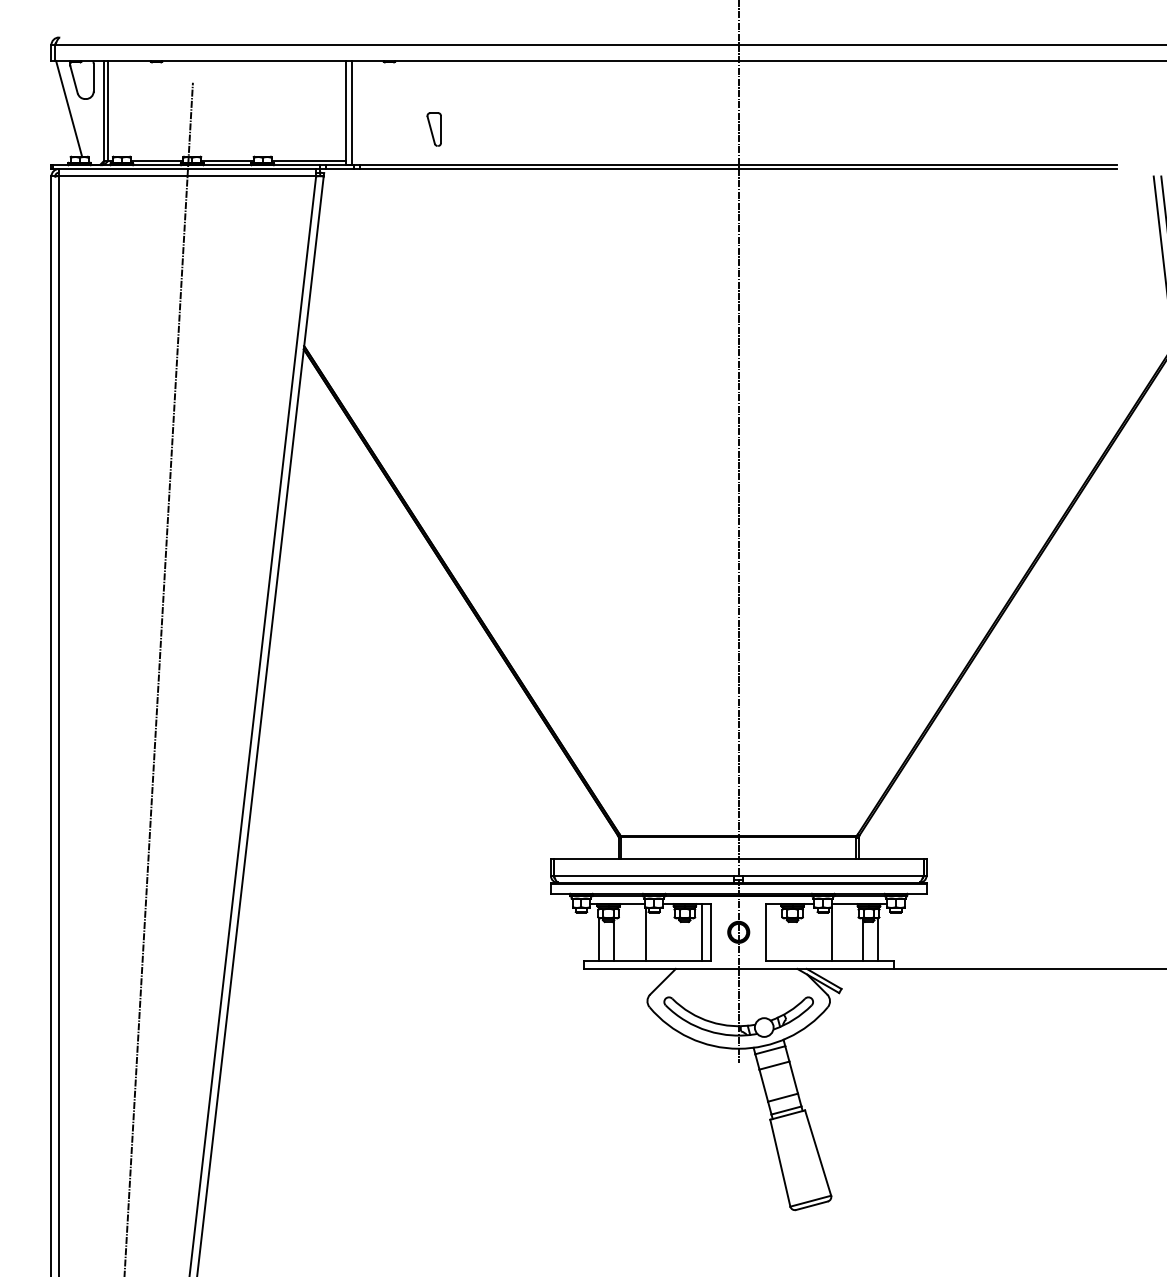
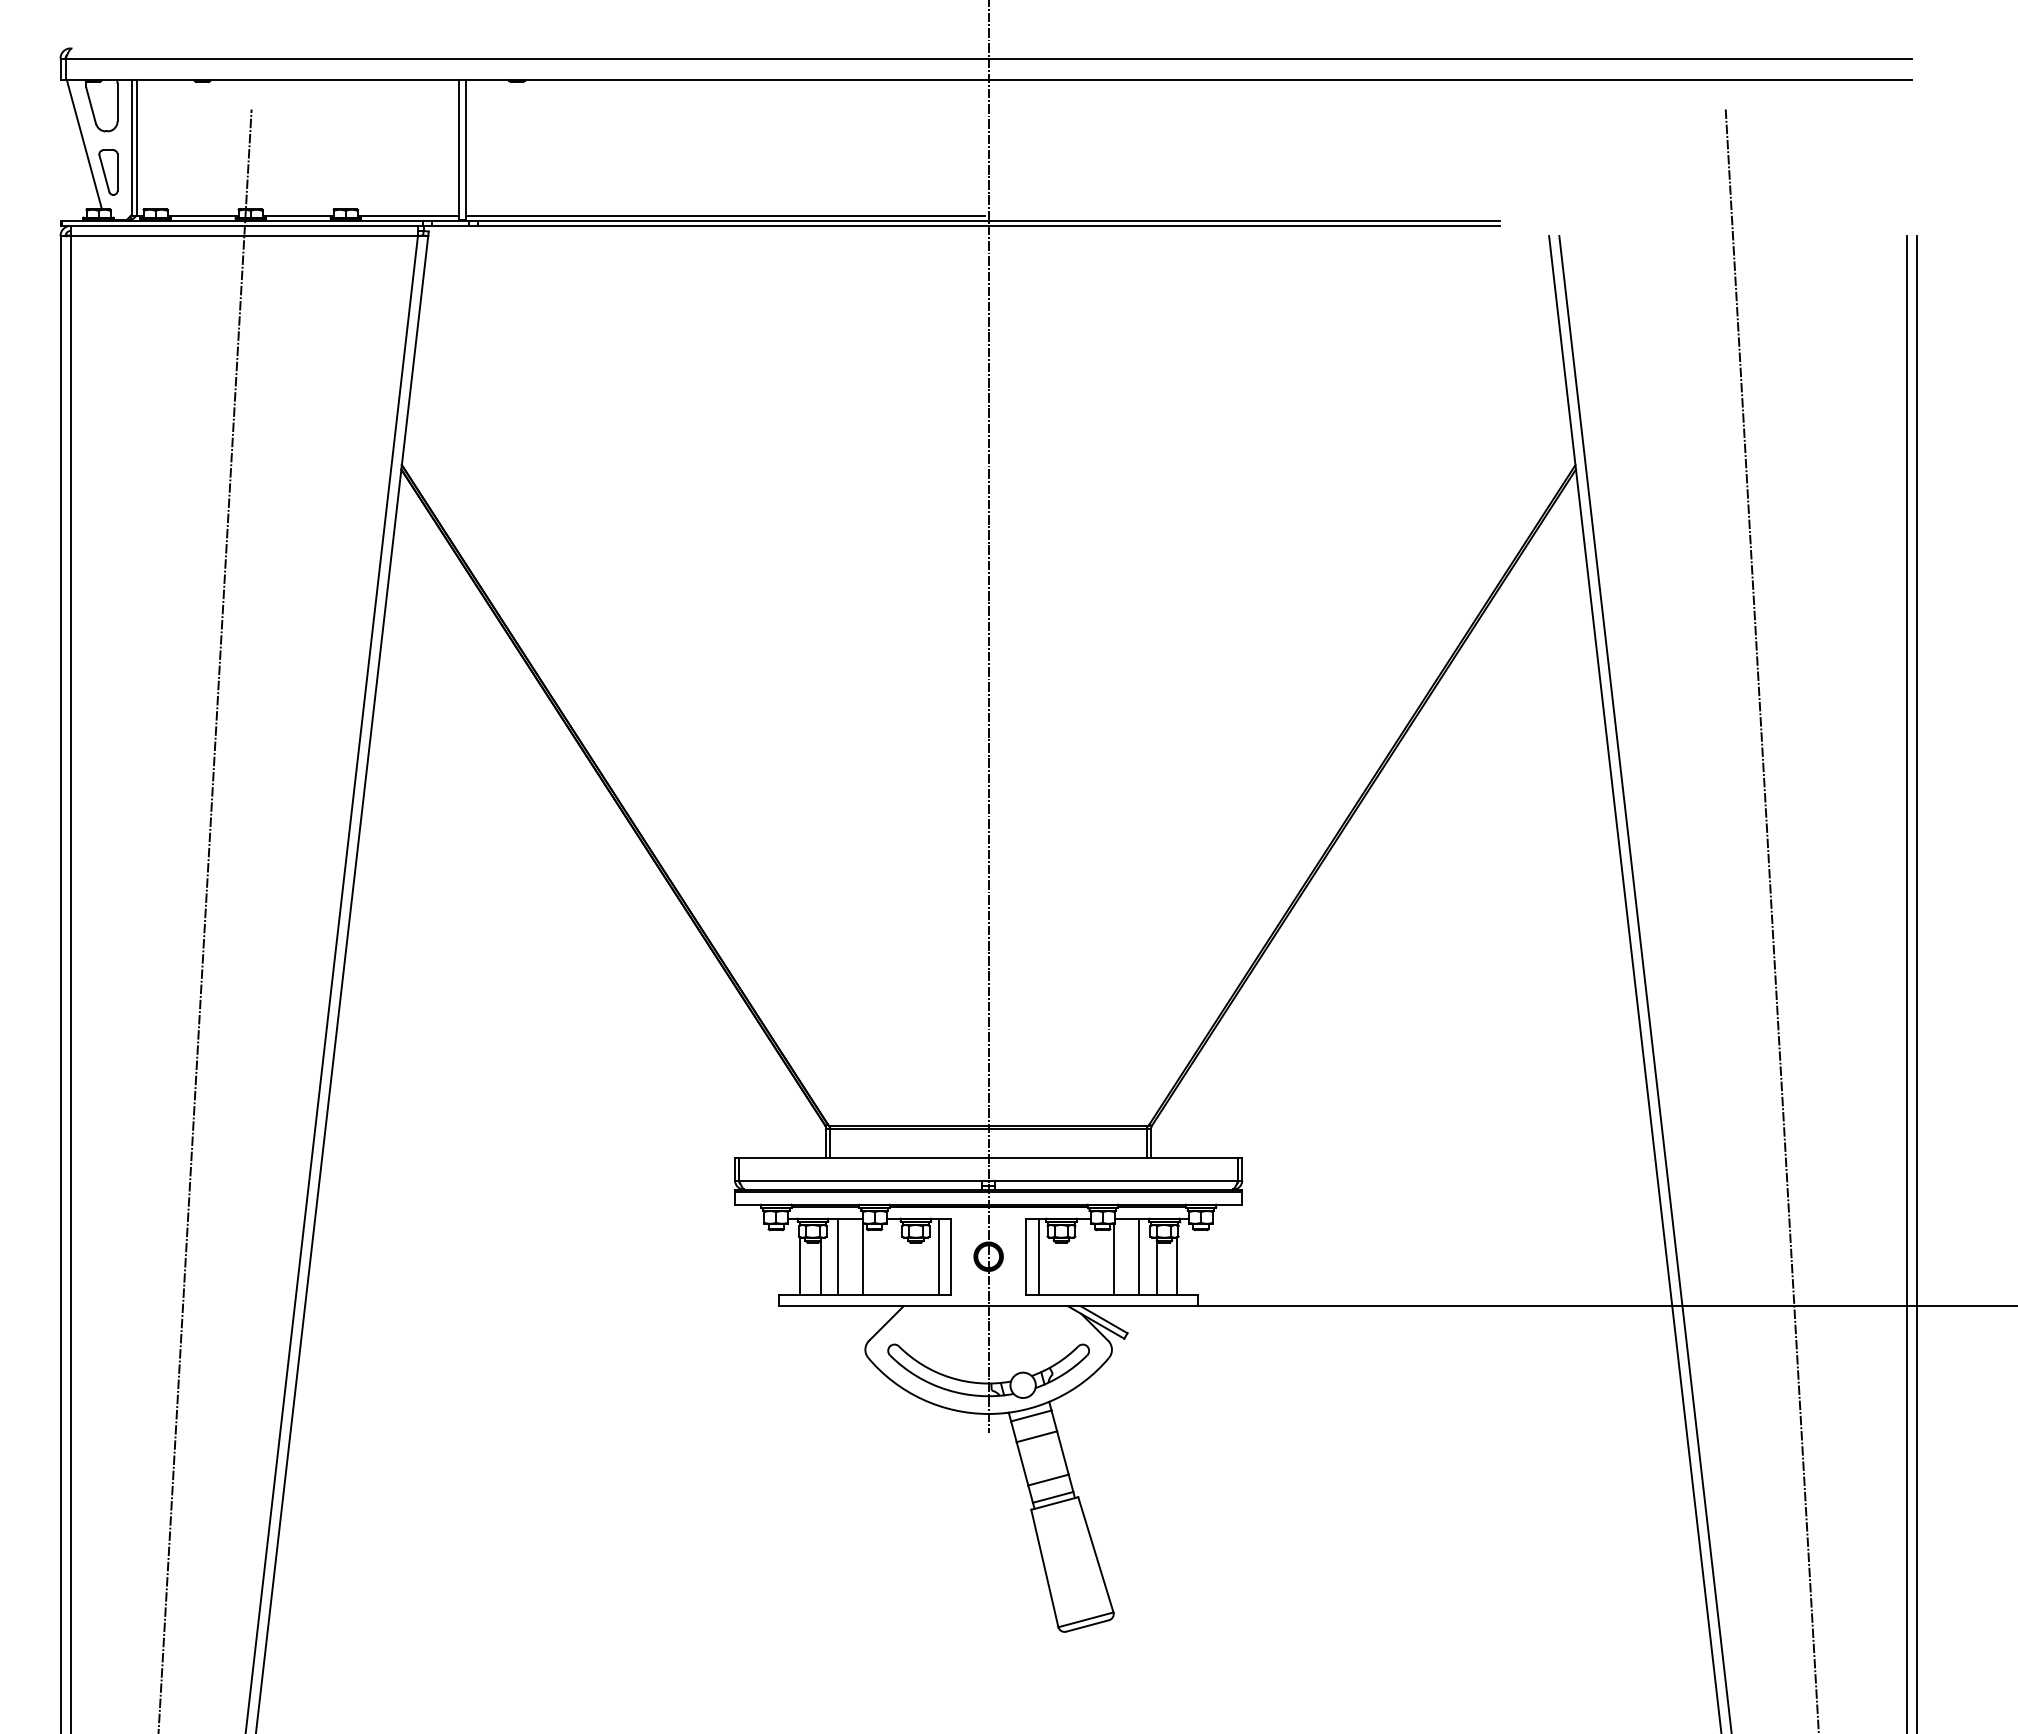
part: (434, 129) -> (108, 172), moved
line: (543, 161) -> (725, 215), added
line: (627, 932) -> (838, 1256), added
line: (775, 932) -> (1038, 1256), added
line: (850, 932) -> (1139, 1256), added

